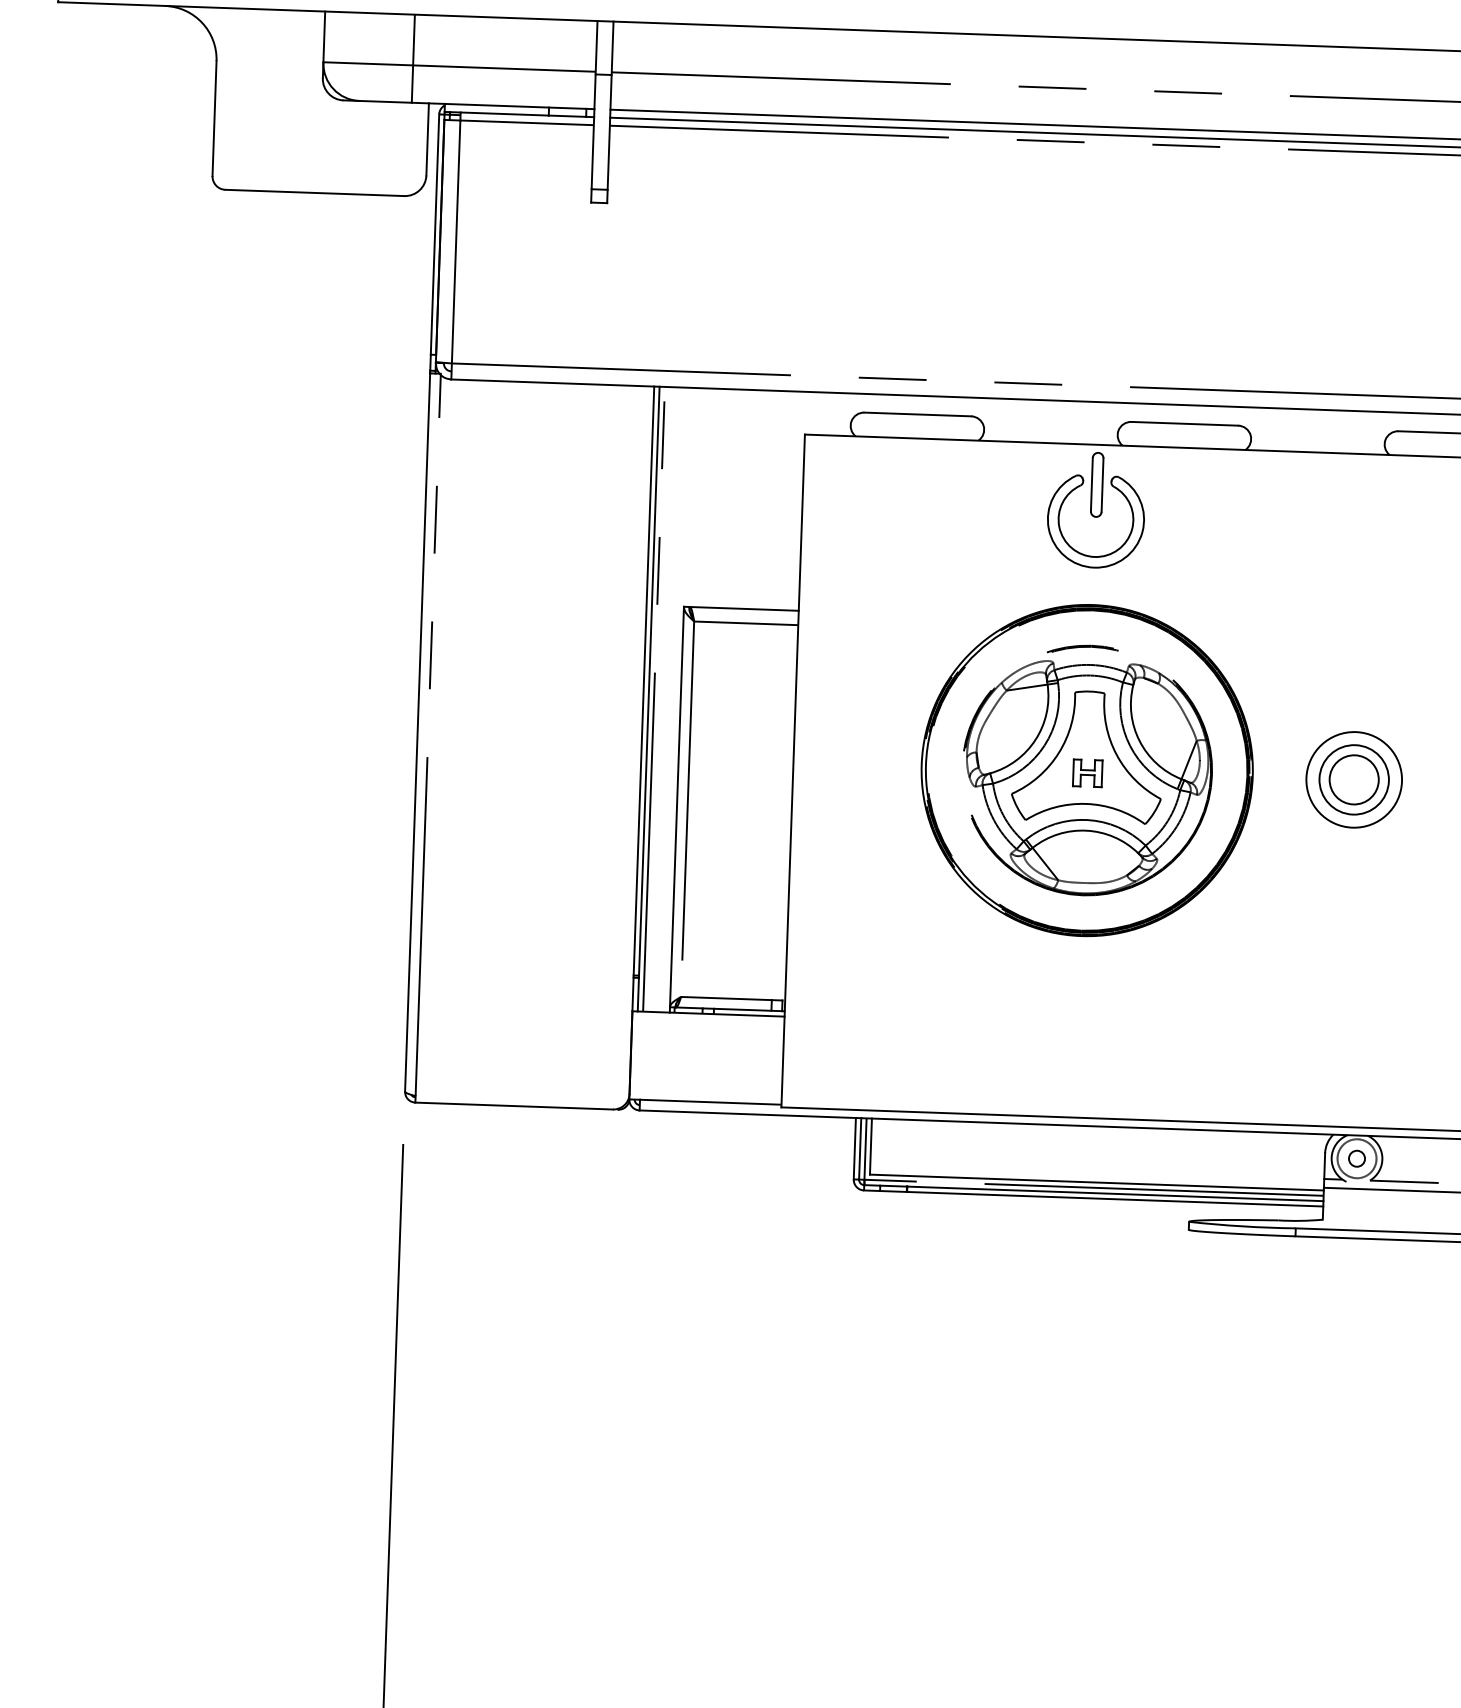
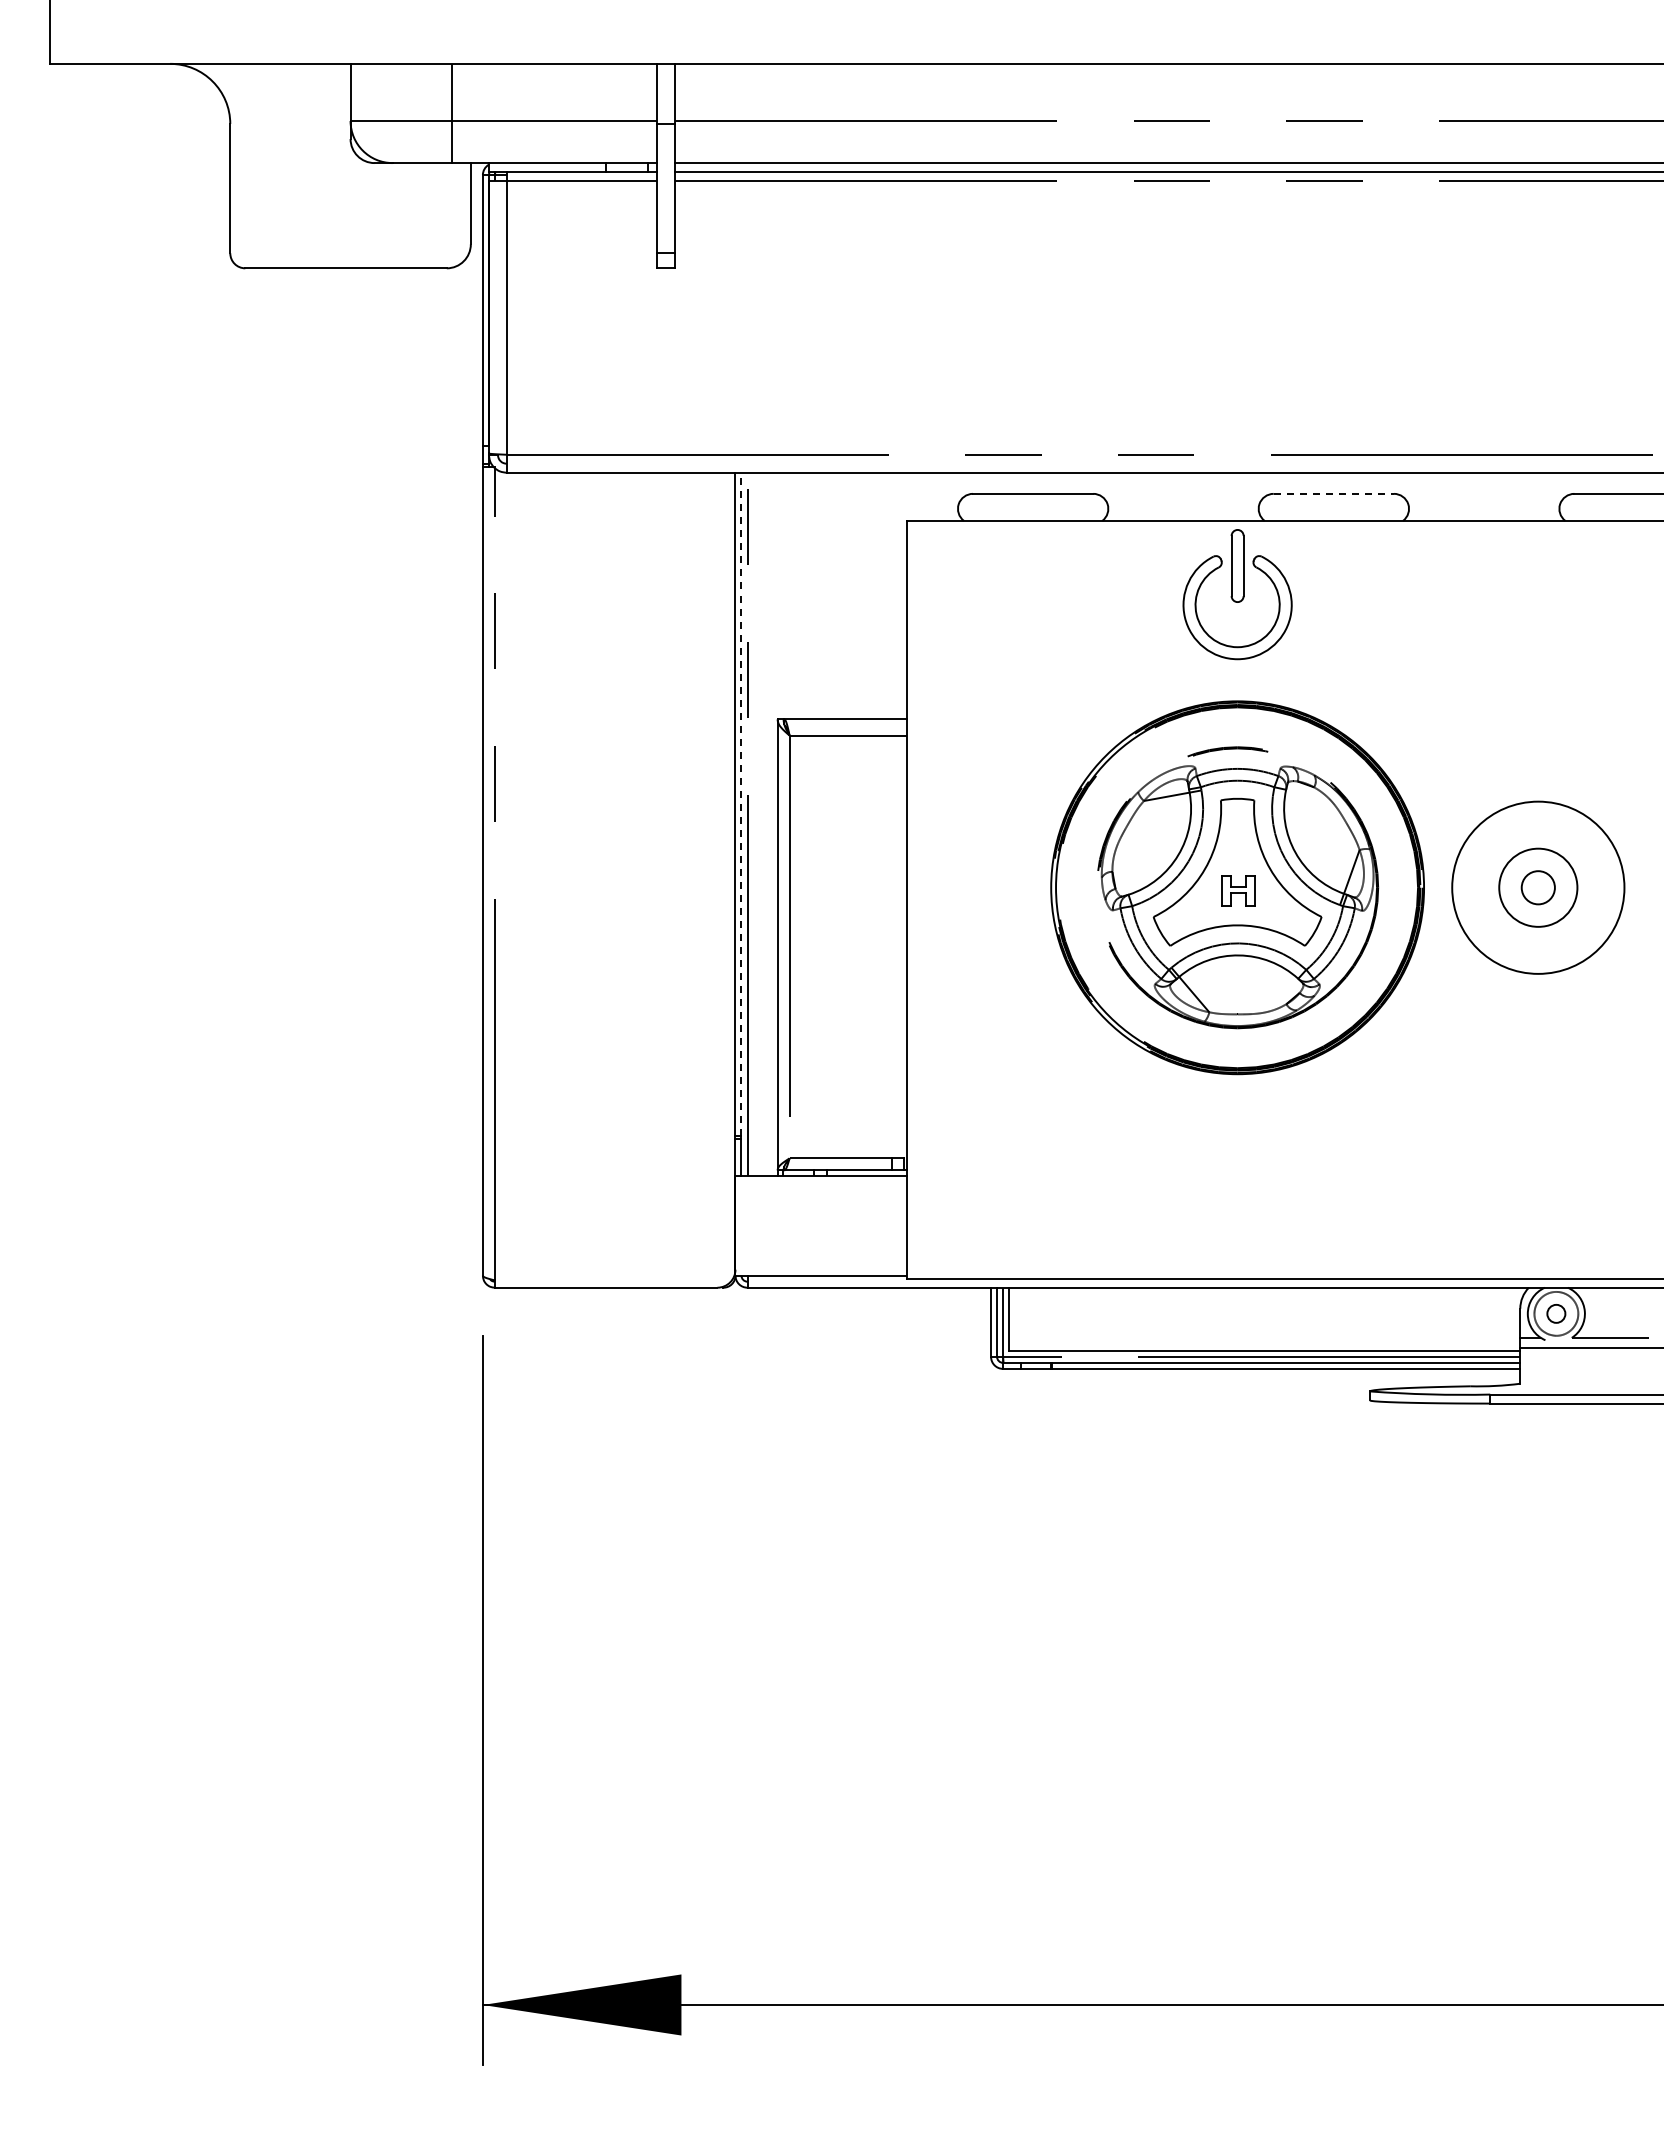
line: (1185, 423) -> (1334, 493), solid -> dashed
line: (649, 681) -> (741, 804), solid -> dashed
circle: (1354, 779) -> (1538, 887), size x0.6
circle: (1354, 779) -> (1538, 887), size x1.6

